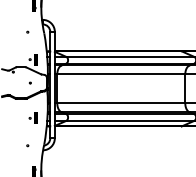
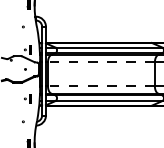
line: (120, 74) -> (100, 62), solid -> dashed
line: (120, 103) -> (100, 86), solid -> dashed

